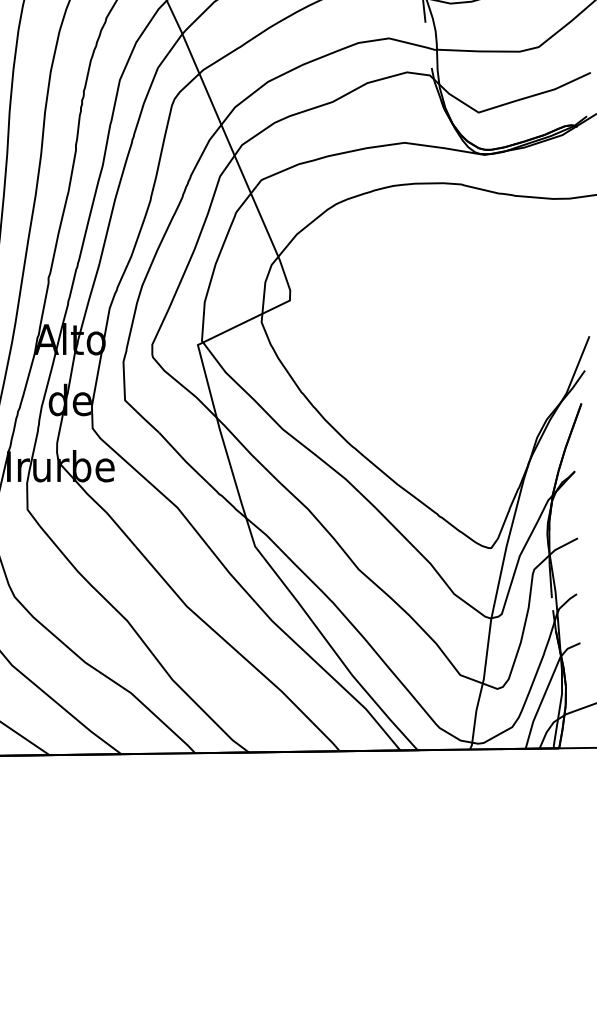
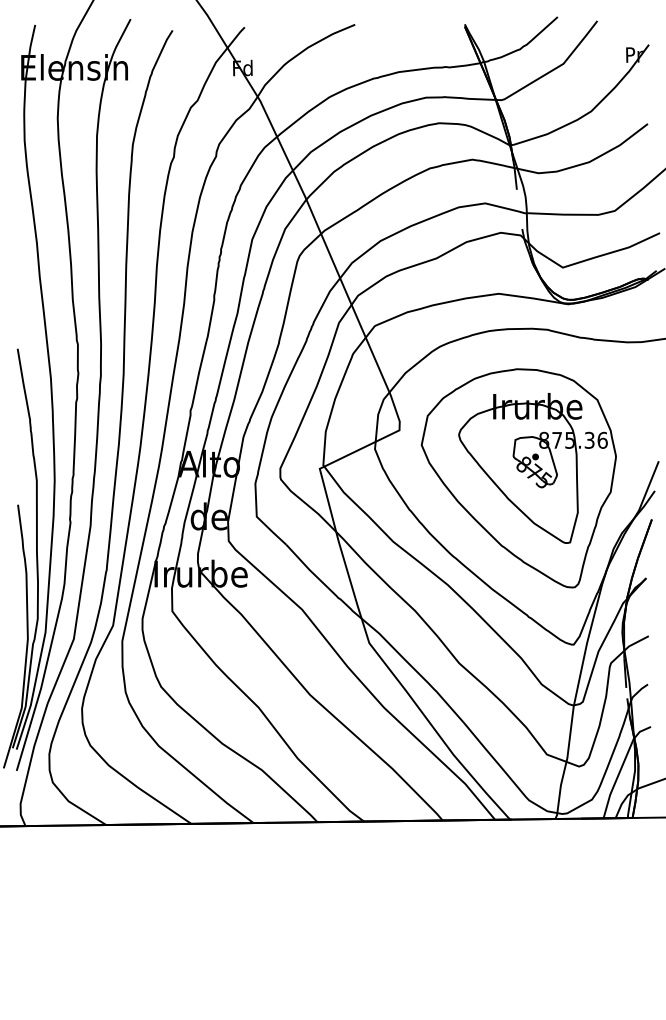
part: (427, 356) -> (518, 478), added

